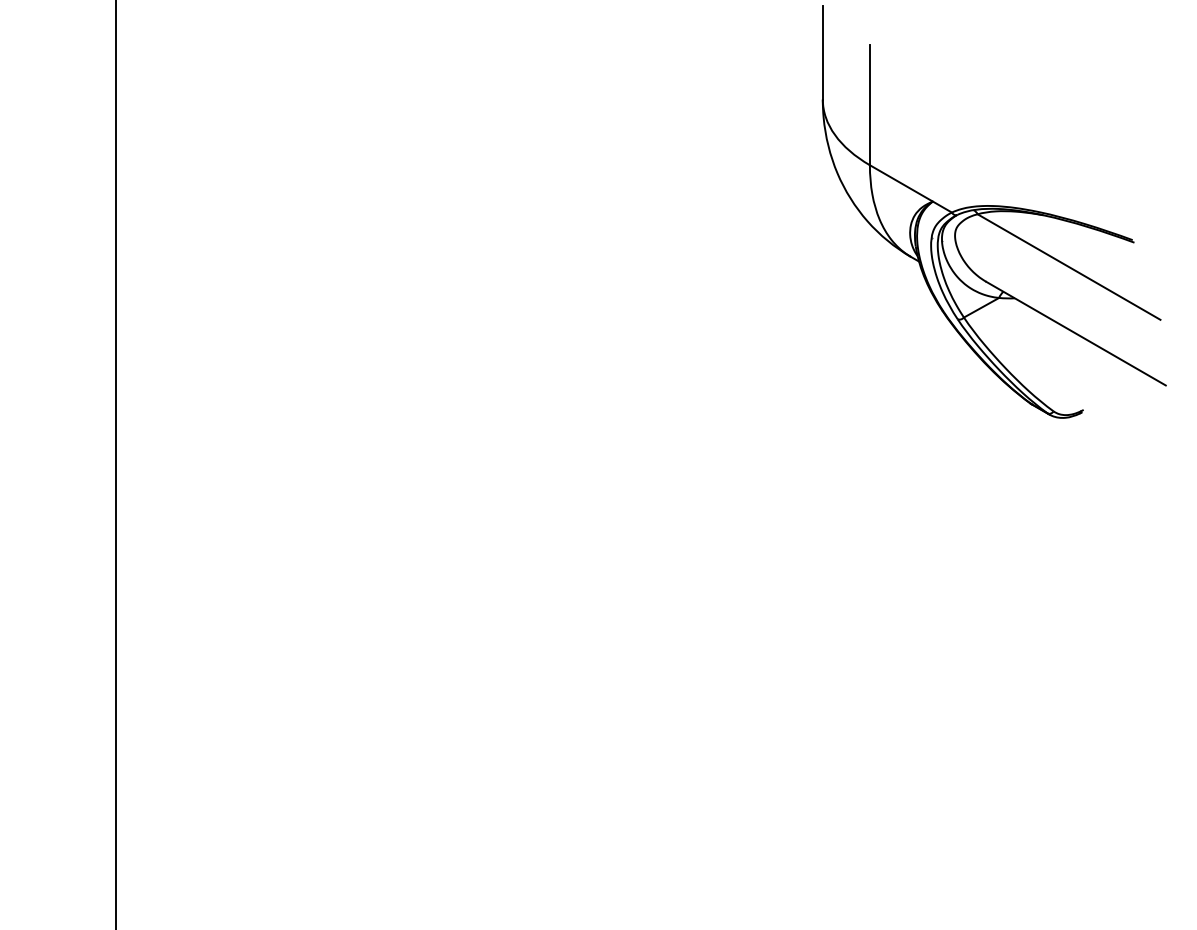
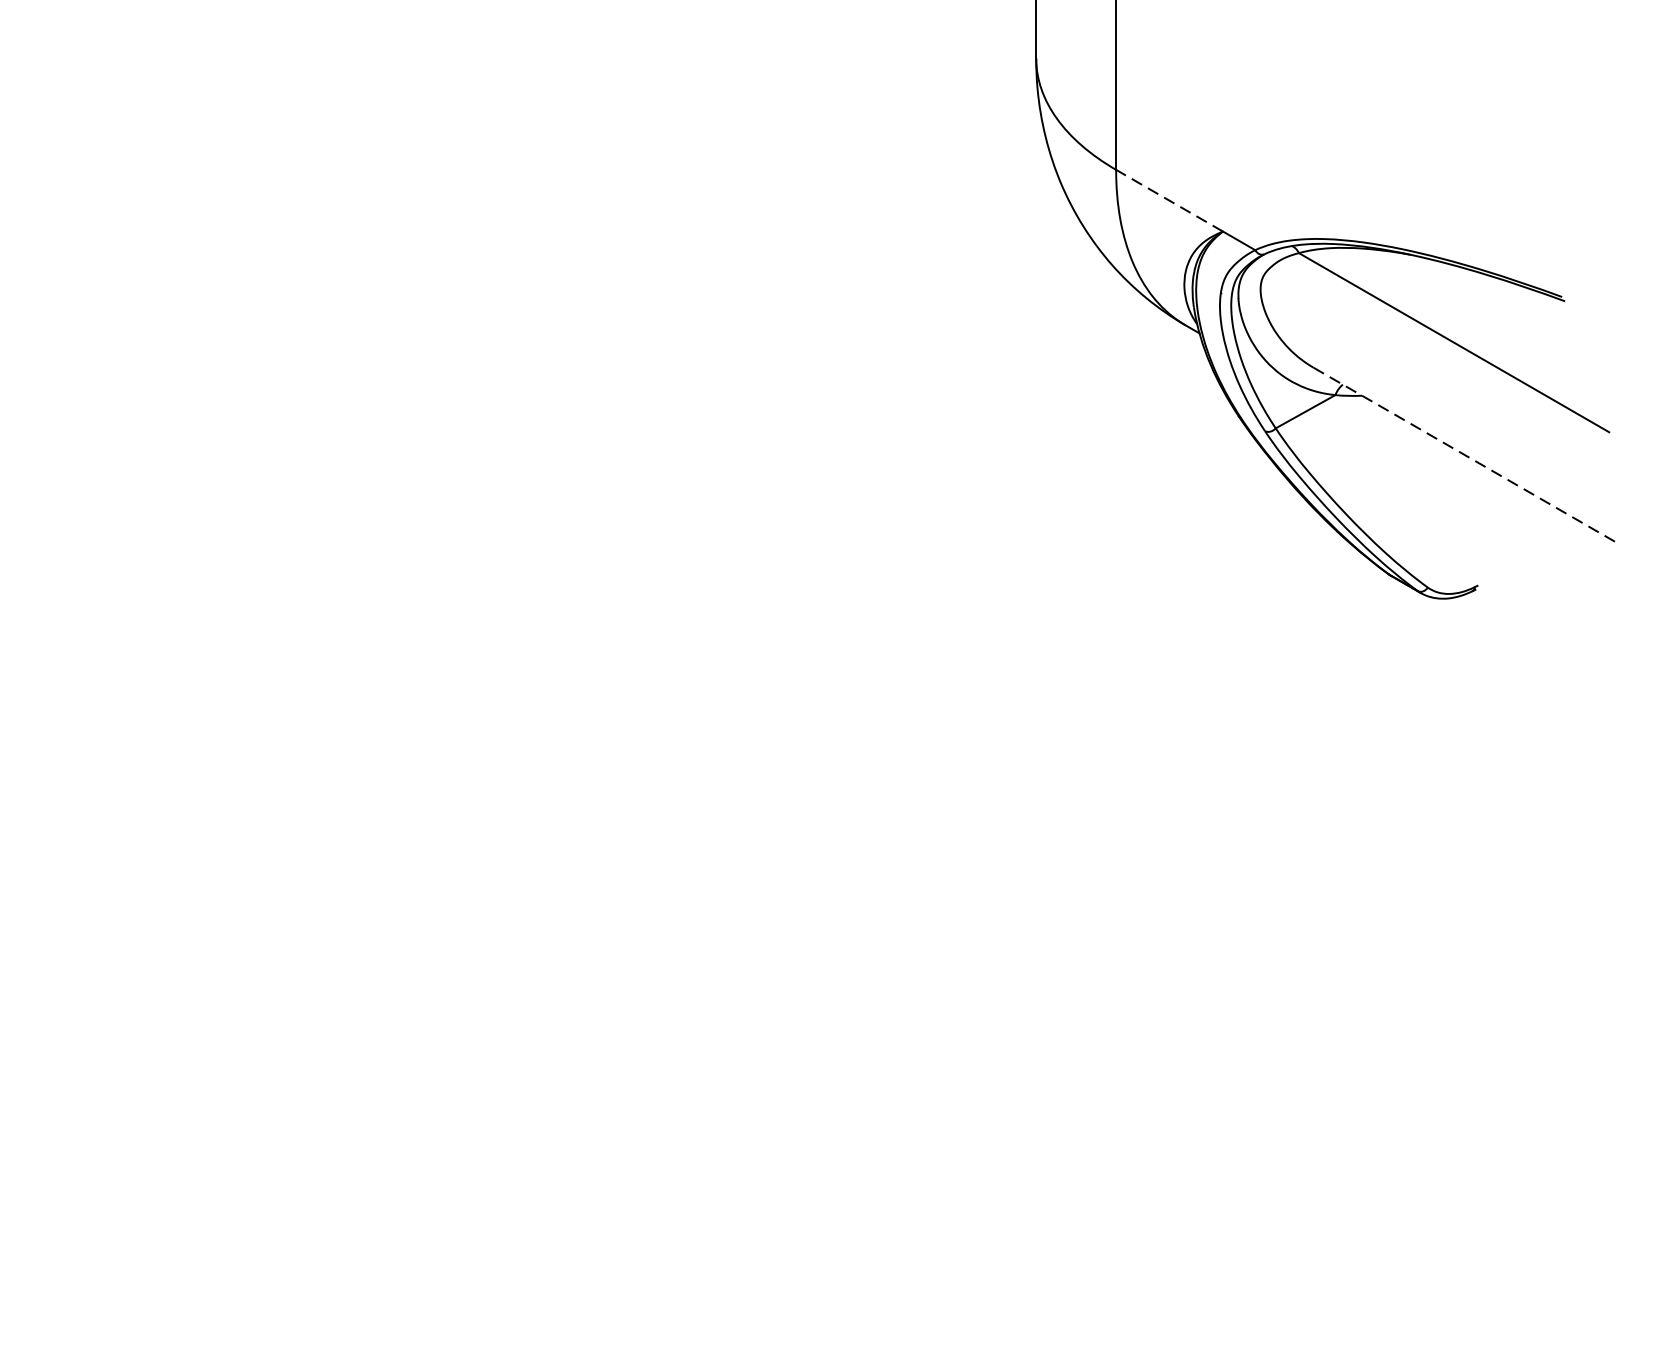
line: (900, 183) -> (1168, 200), solid -> dashed
line: (1076, 333) -> (1466, 455), solid -> dashed

